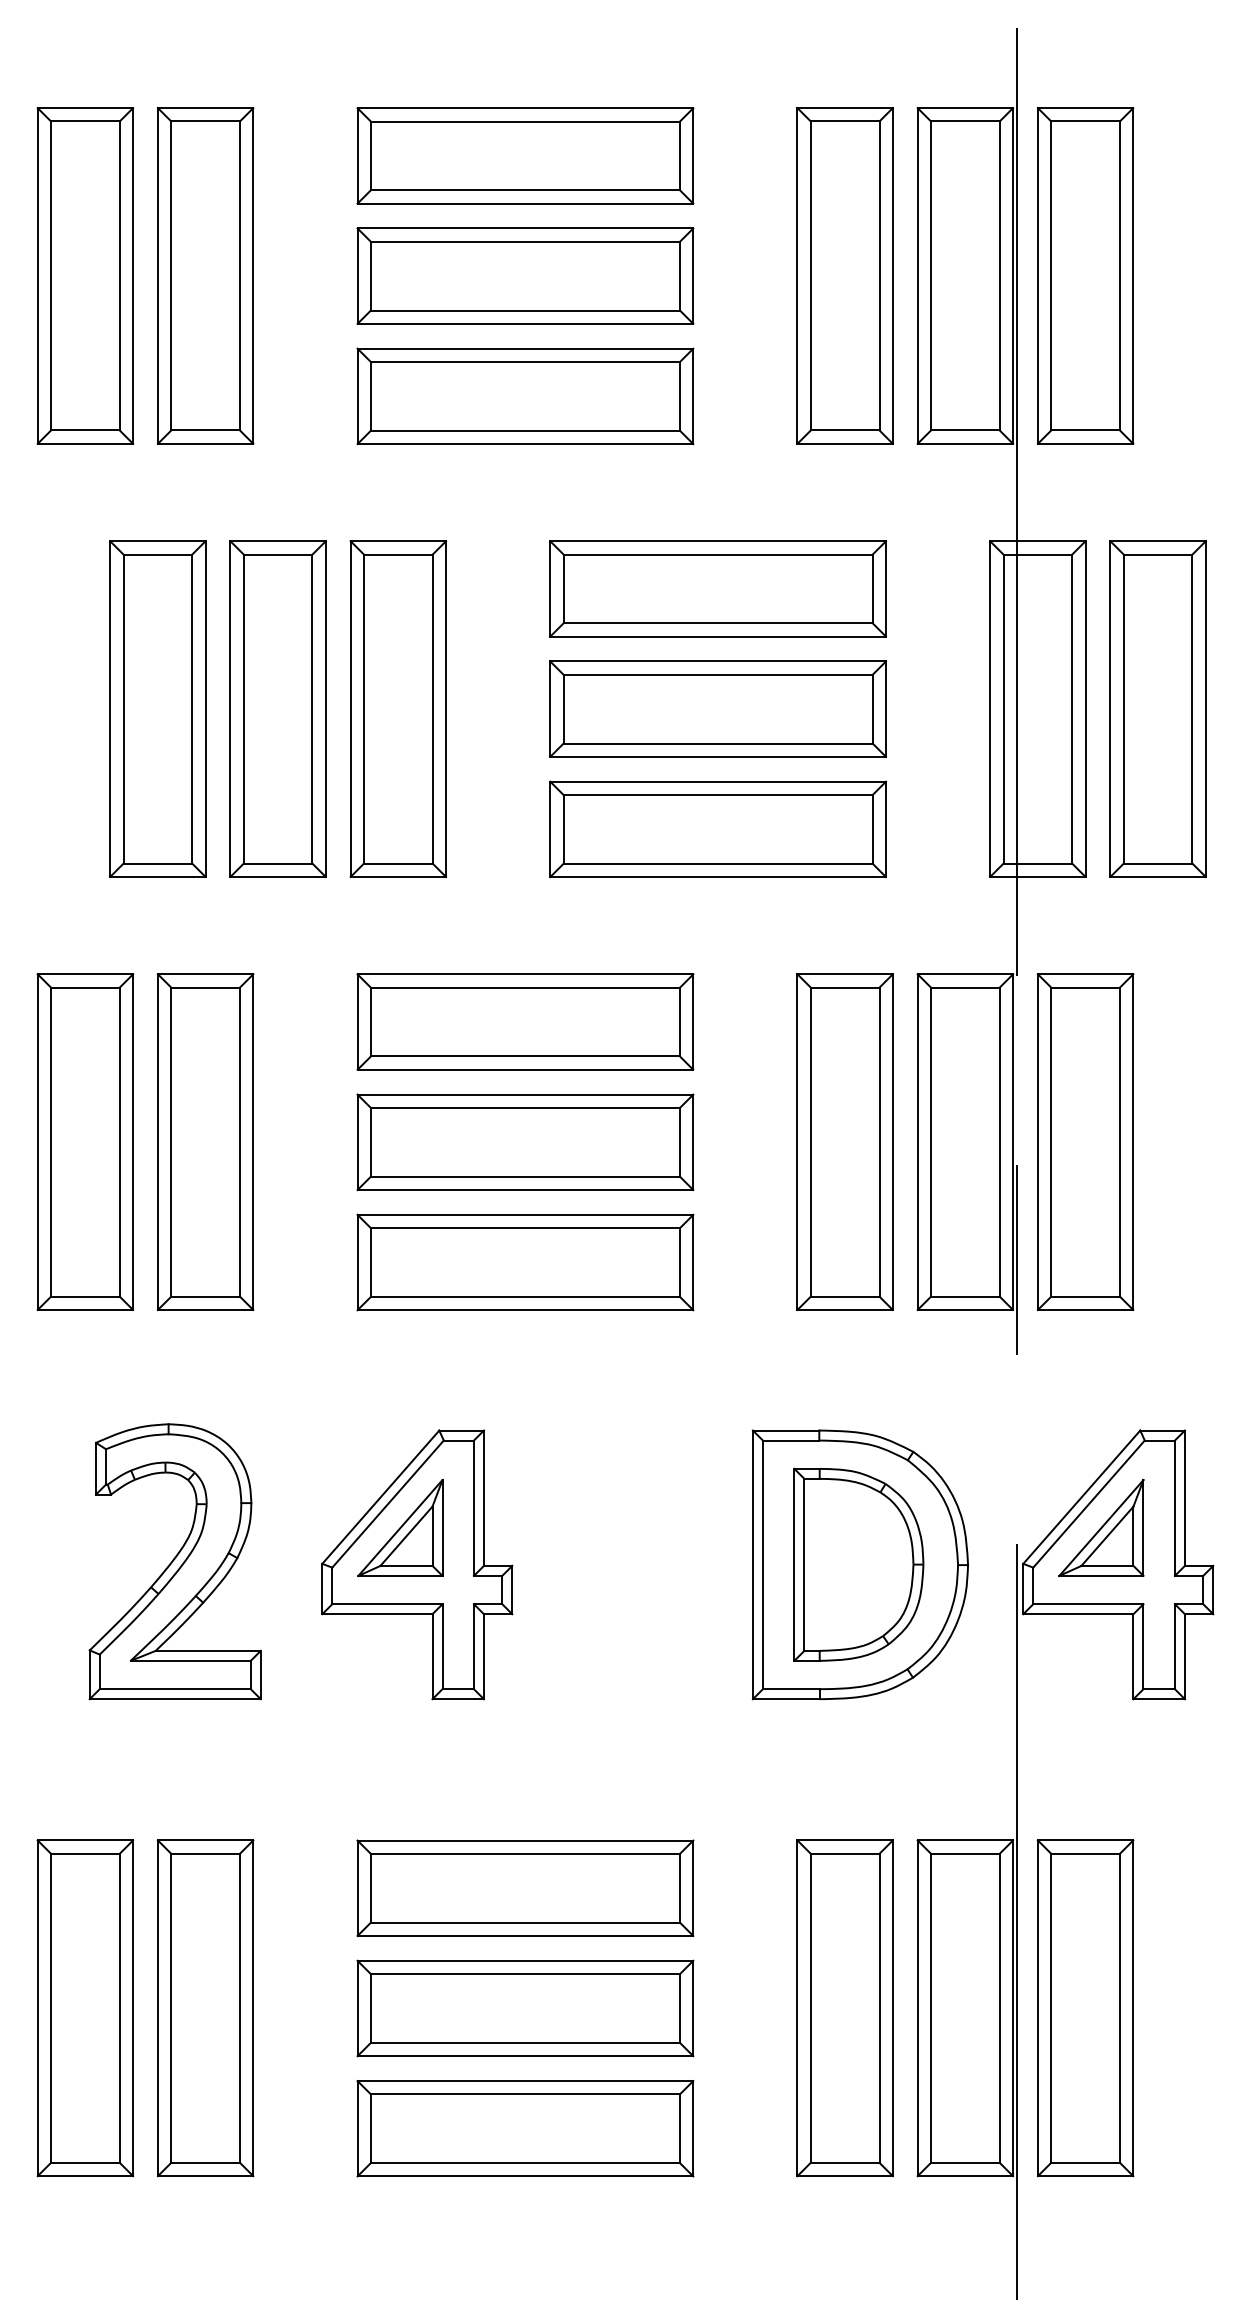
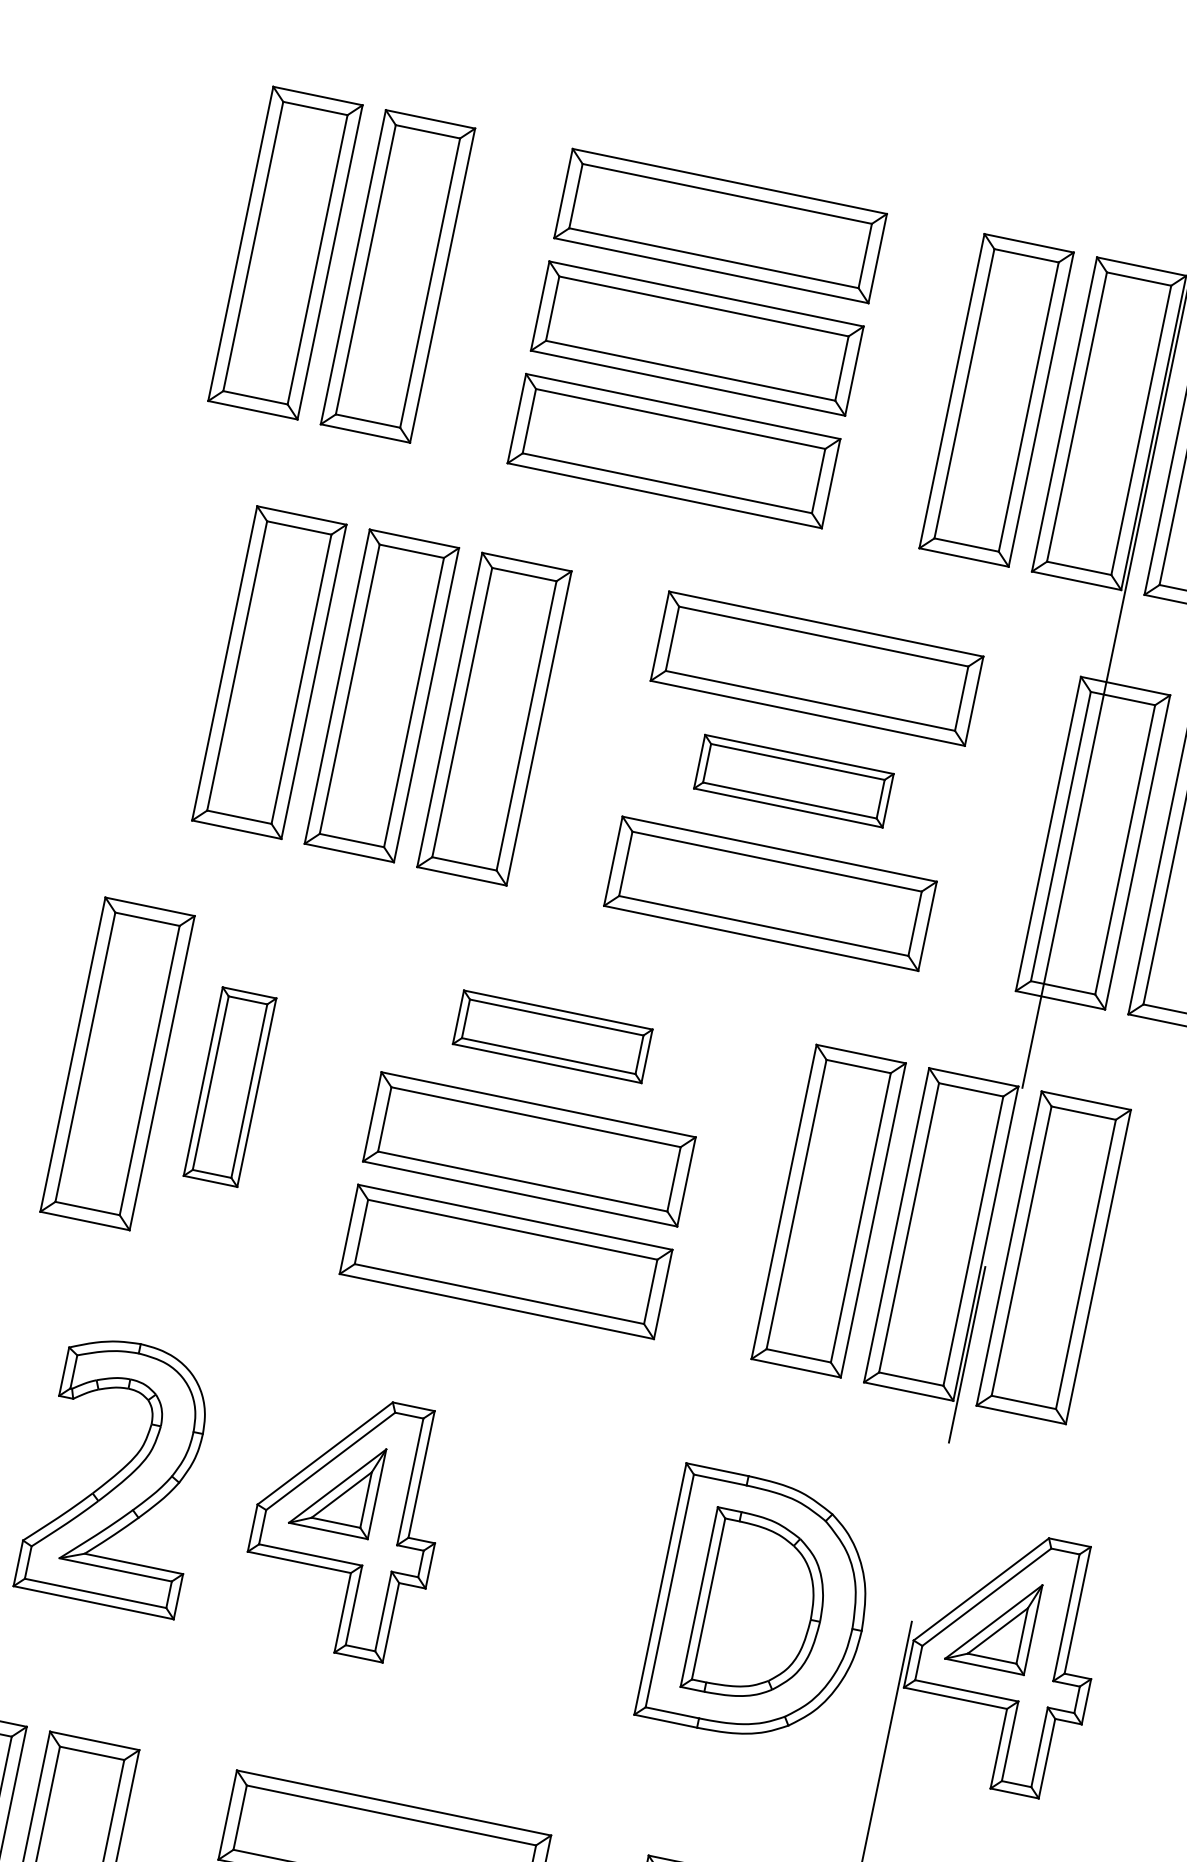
part: (718, 708) -> (794, 780), size x0.6
part: (525, 1021) -> (552, 1036), size x0.6
part: (205, 1141) -> (230, 1086), size x0.6

